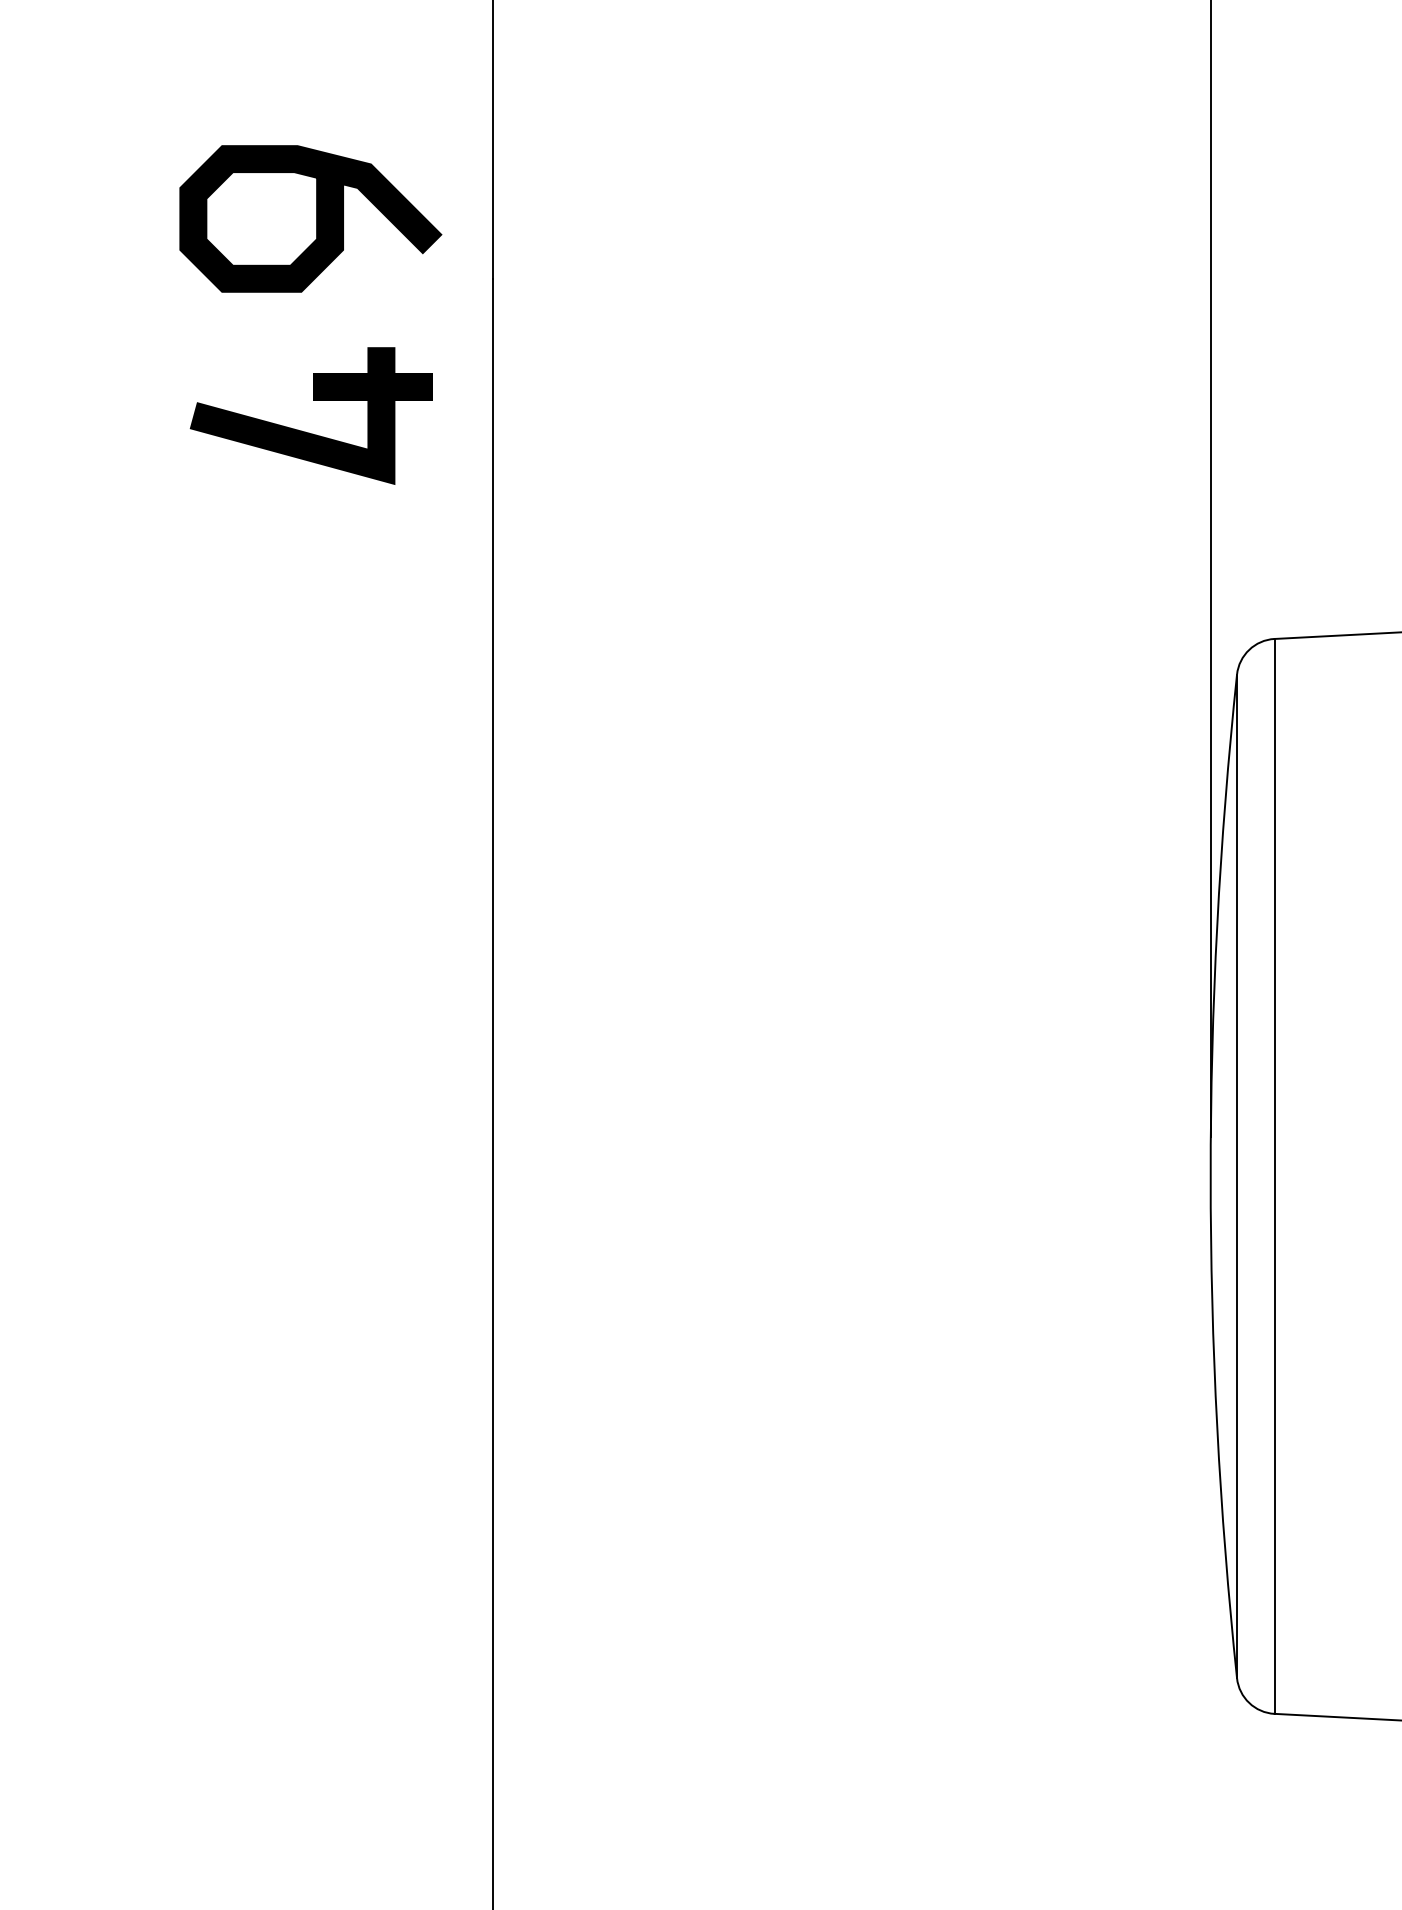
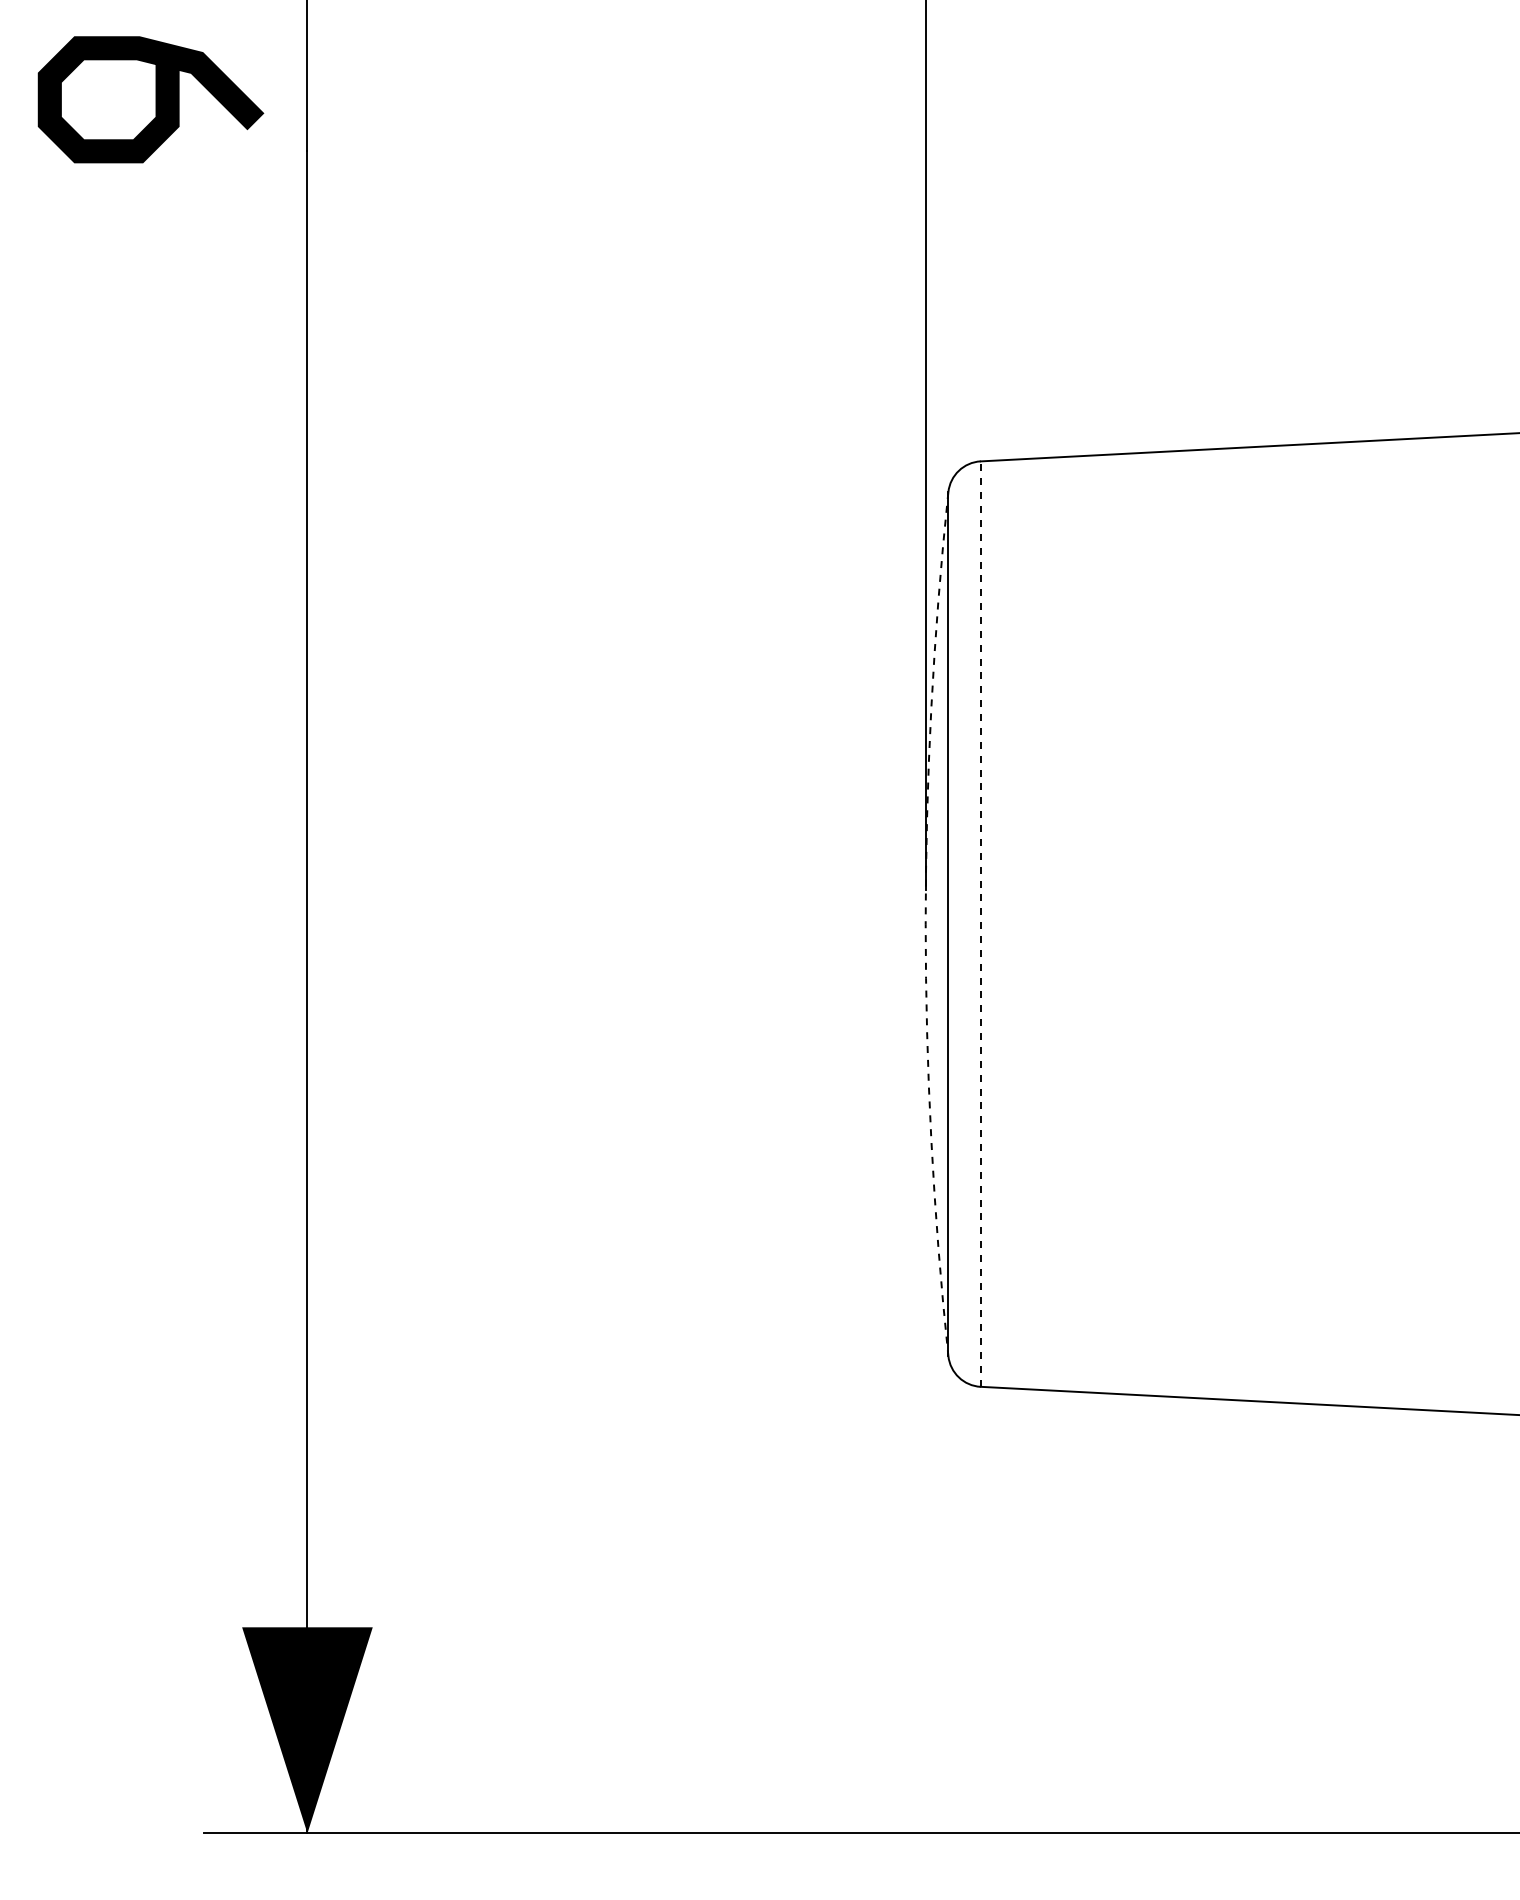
part: (313, 400) -> (153, 256), removed
arc: (1210, 1176) -> (925, 924), solid -> dashed
line: (1274, 1176) -> (980, 924), solid -> dashed

